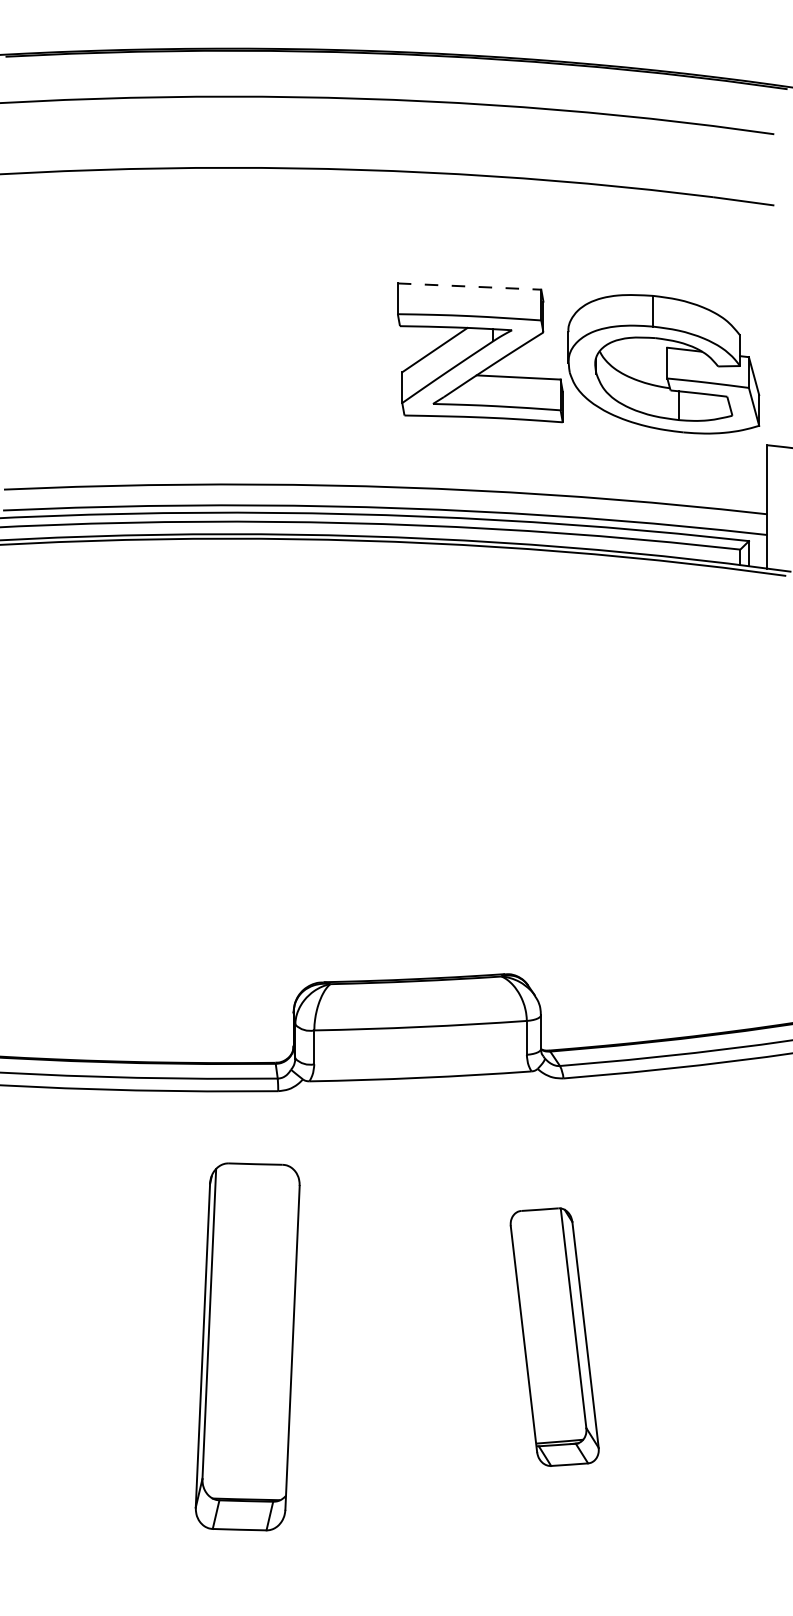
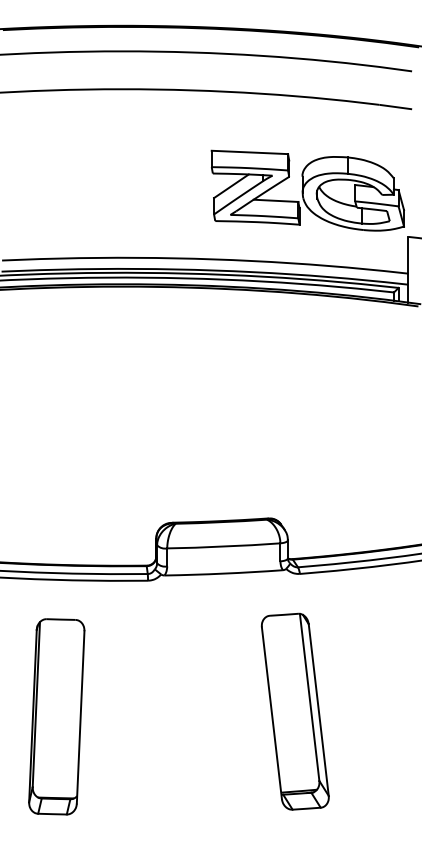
line: (470, 286) -> (250, 152), dashed -> solid
part: (553, 1336) -> (294, 711), size x1.43
part: (247, 1346) -> (56, 716), moved

